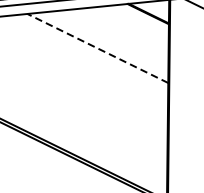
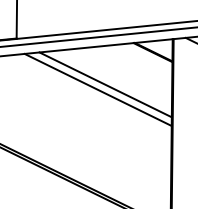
line: (97, 48) -> (105, 84), dashed -> solid
line: (89, 53) -> (97, 89), added

